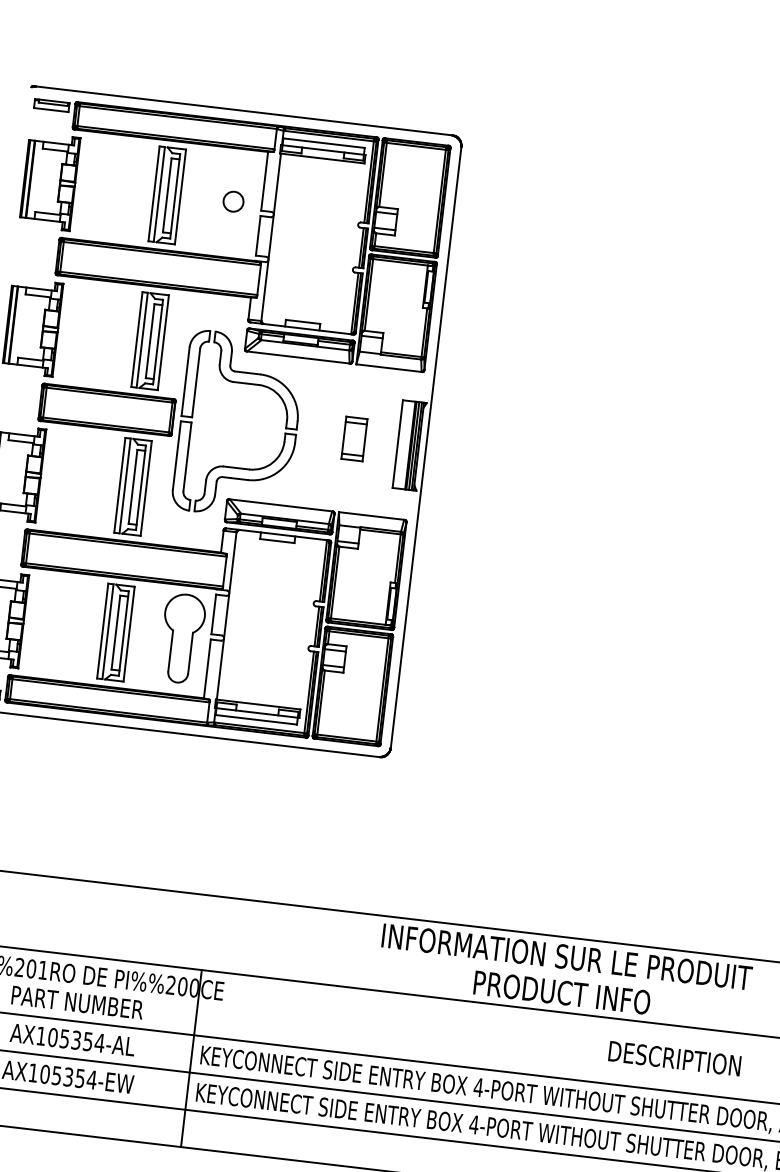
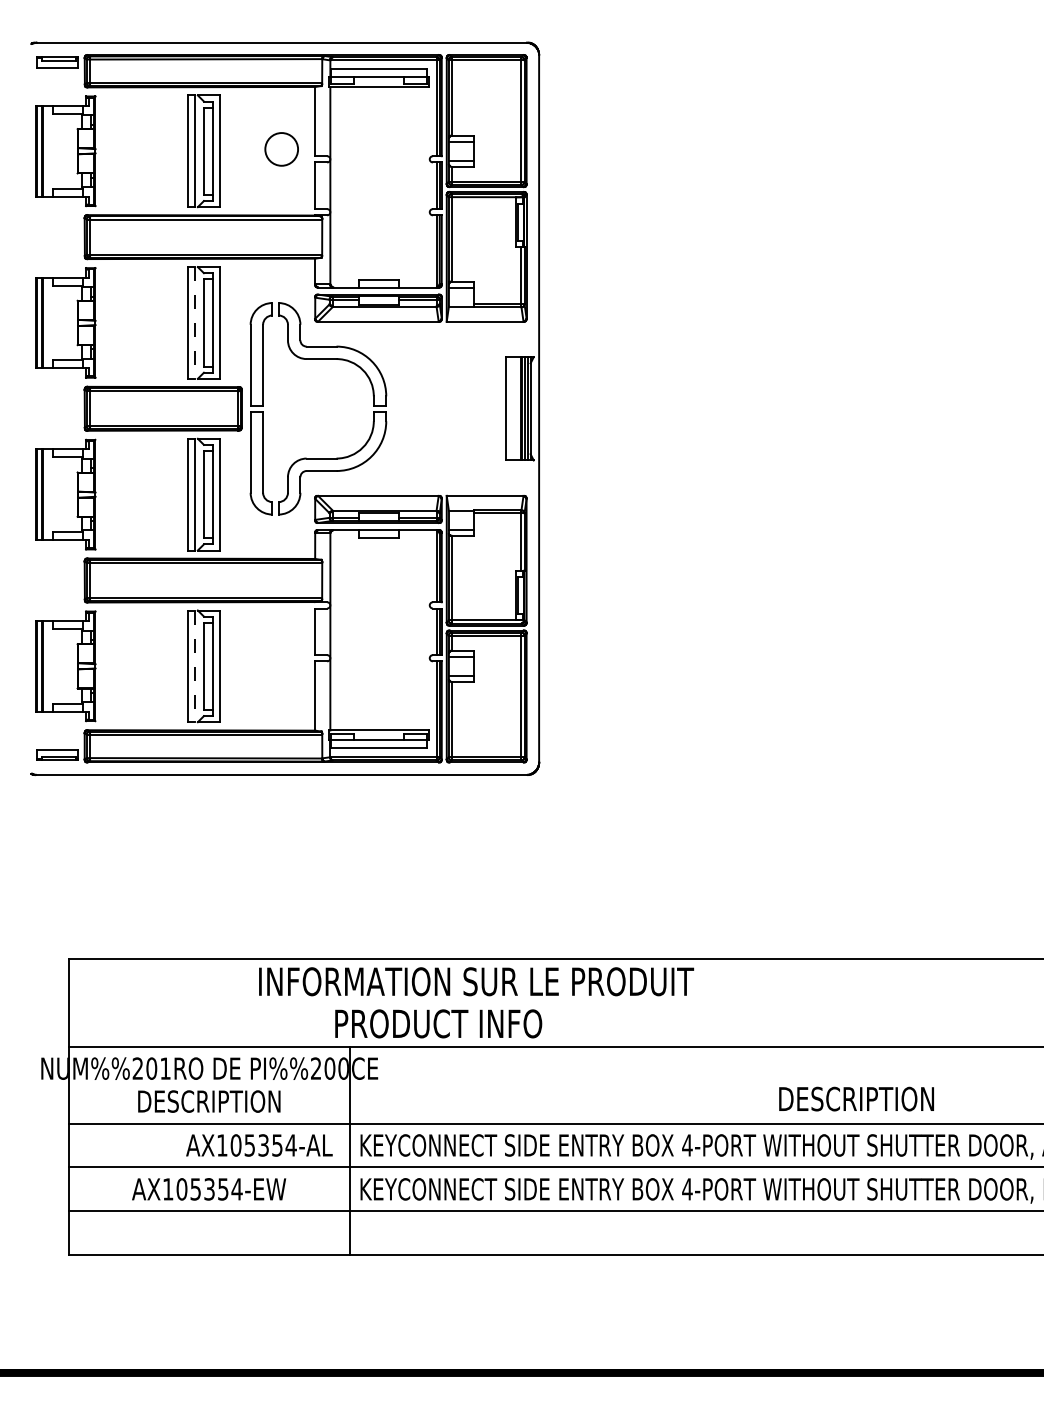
circle: (233, 201) -> (281, 149), size x1.4
line: (142, 339) -> (194, 322), solid -> dashed
part: (354, 438) -> (454, 408), removed
line: (107, 631) -> (194, 666), solid -> dashed
part: (182, 637) -> (281, 663), removed
text: (567, 956) -> (476, 981), moved
text: (562, 992) -> (438, 1023), moved
text: (77, 1002) -> (209, 1101), PART NUMBER -> DESCRIPTION
text: (72, 1039) -> (259, 1145), moved
text: (674, 1058) -> (856, 1098), moved

